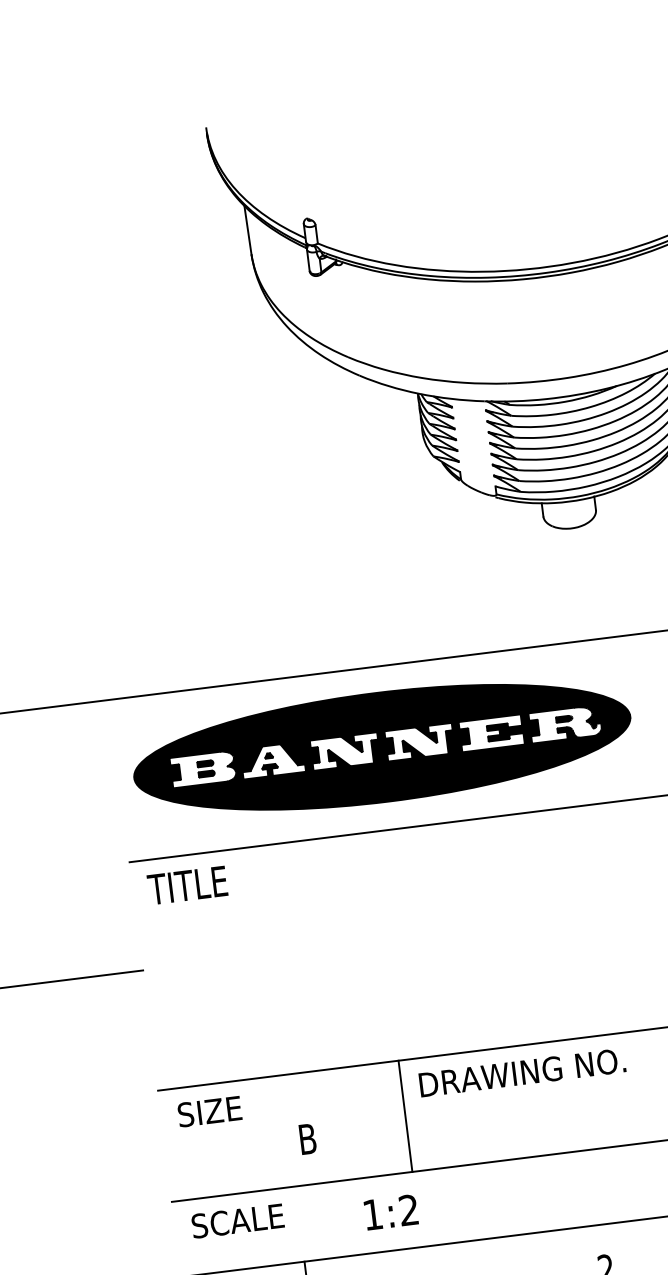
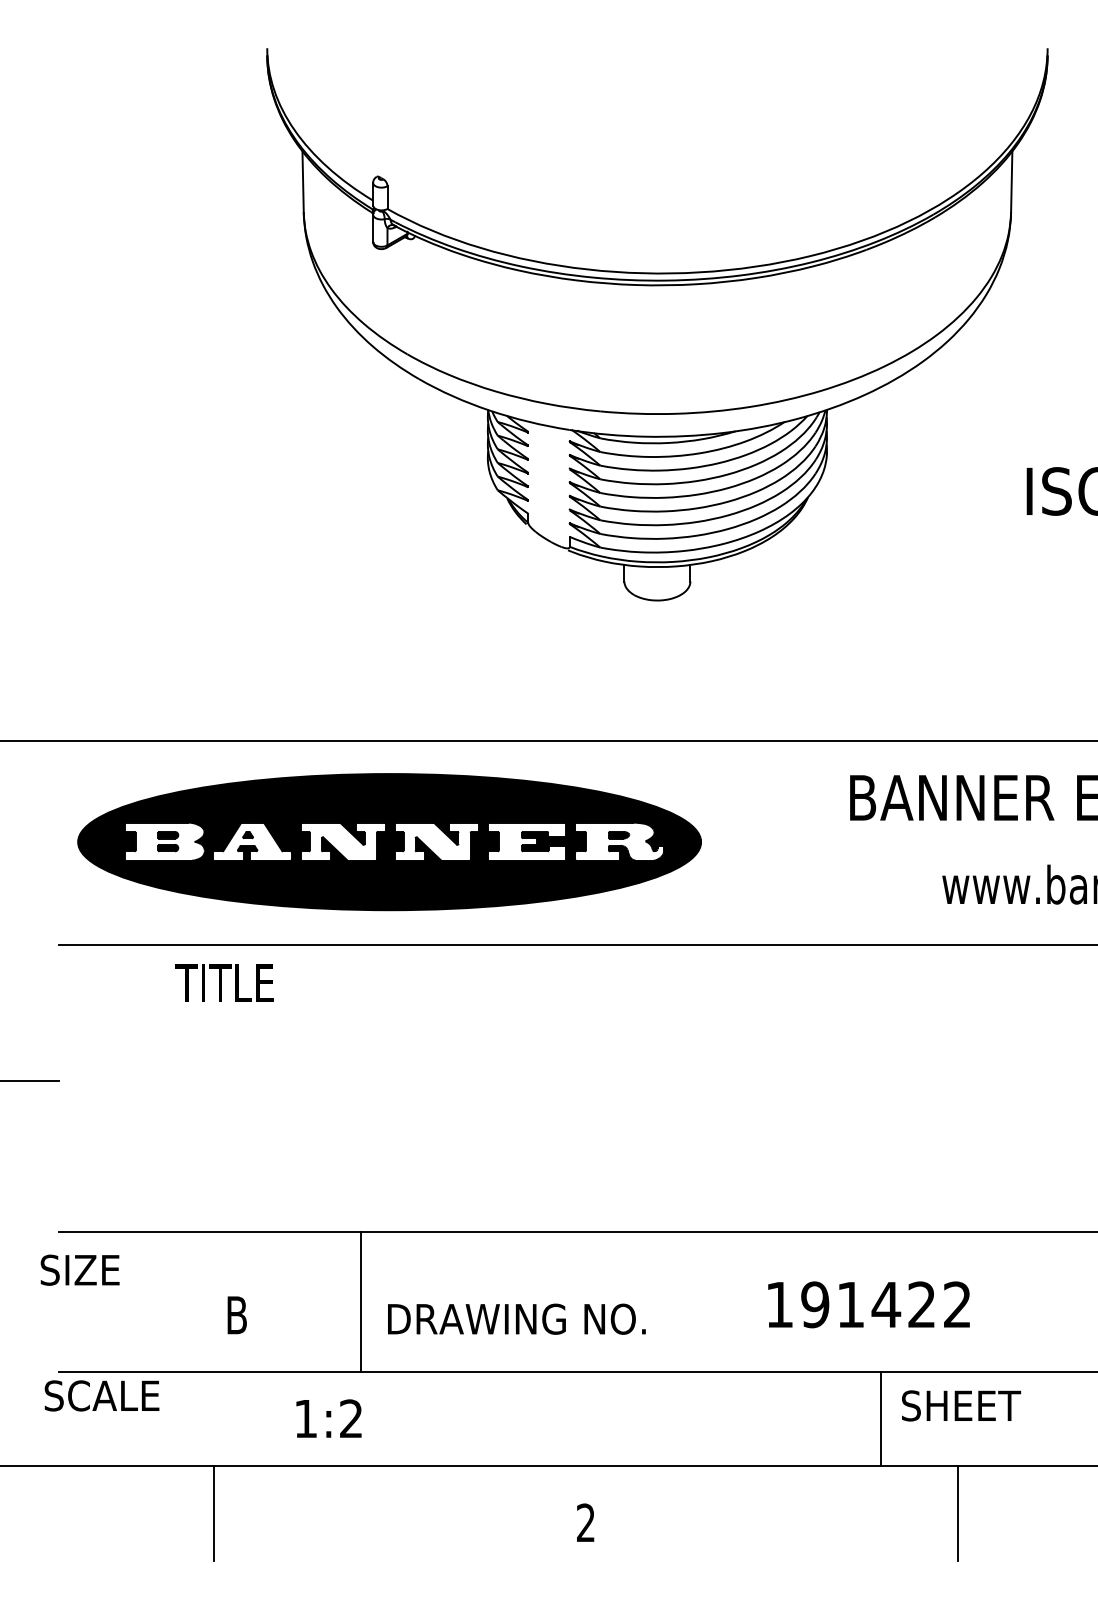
text: (187, 885) -> (224, 982), moved
text: (522, 1072) -> (516, 1318), moved
text: (209, 1111) -> (79, 1269), moved
text: (237, 1220) -> (101, 1395), moved

